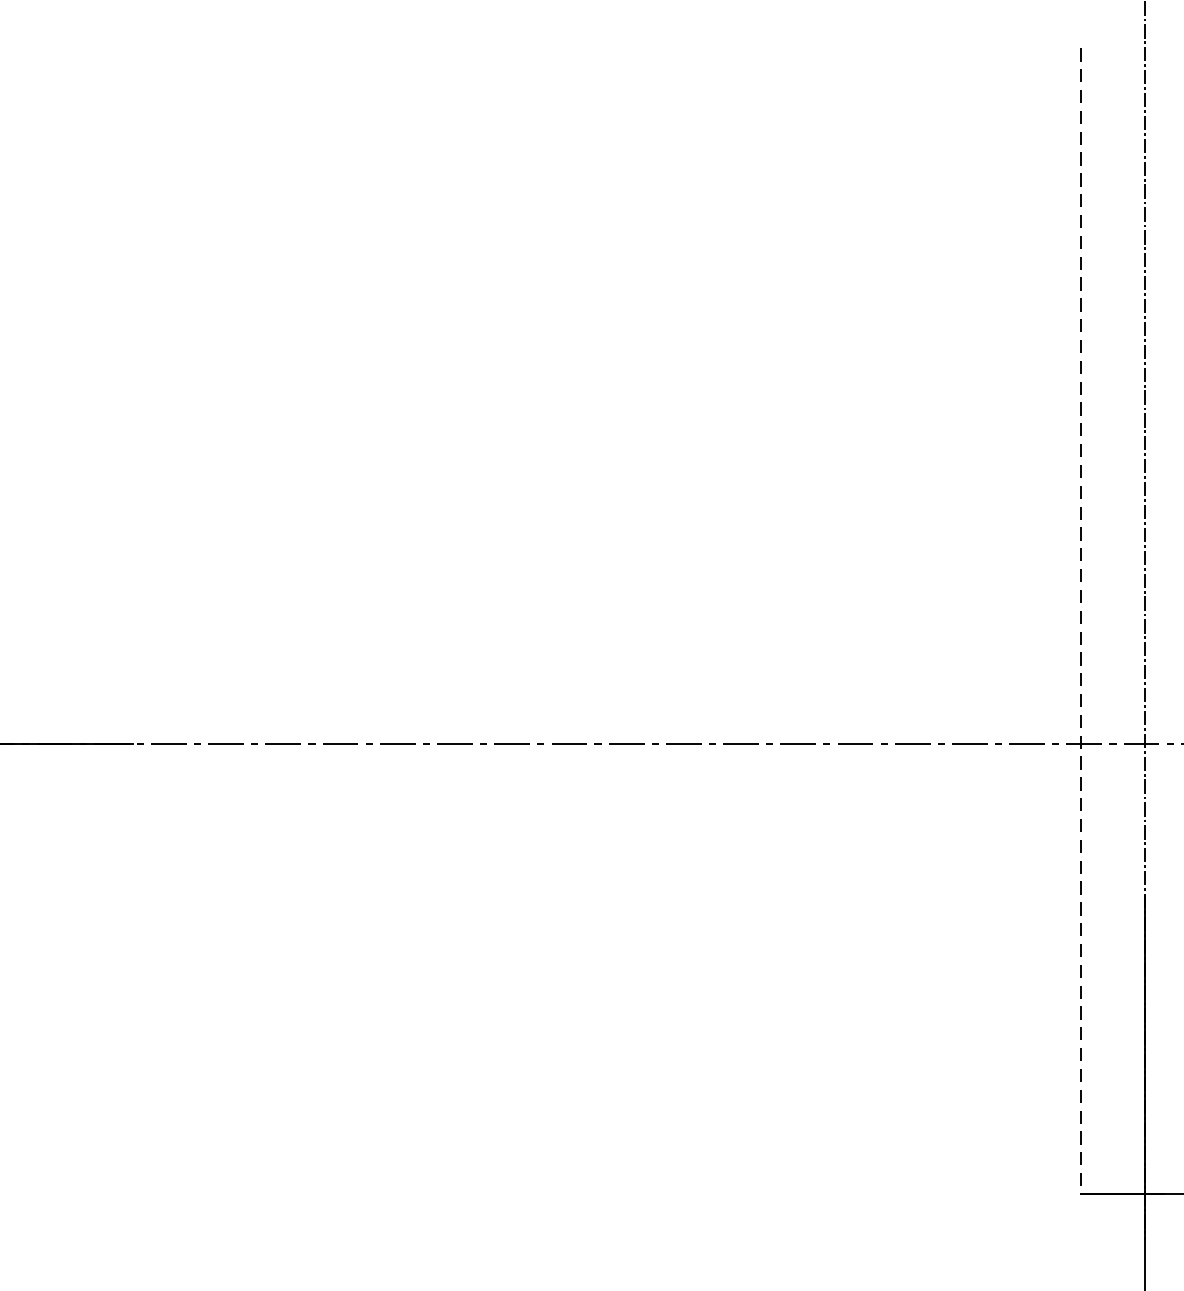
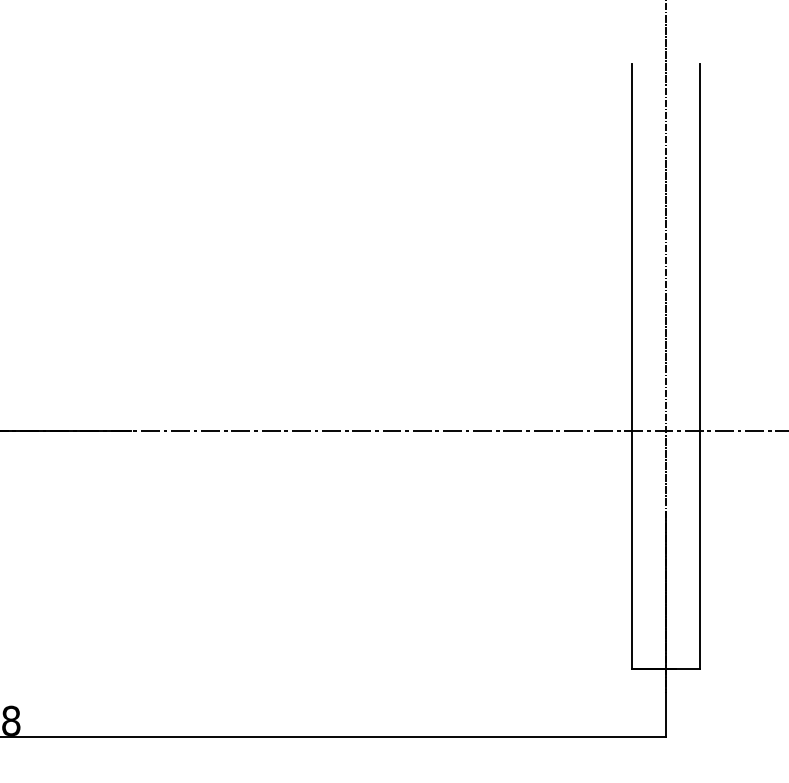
line: (1080, 621) -> (631, 366), dashed -> solid

